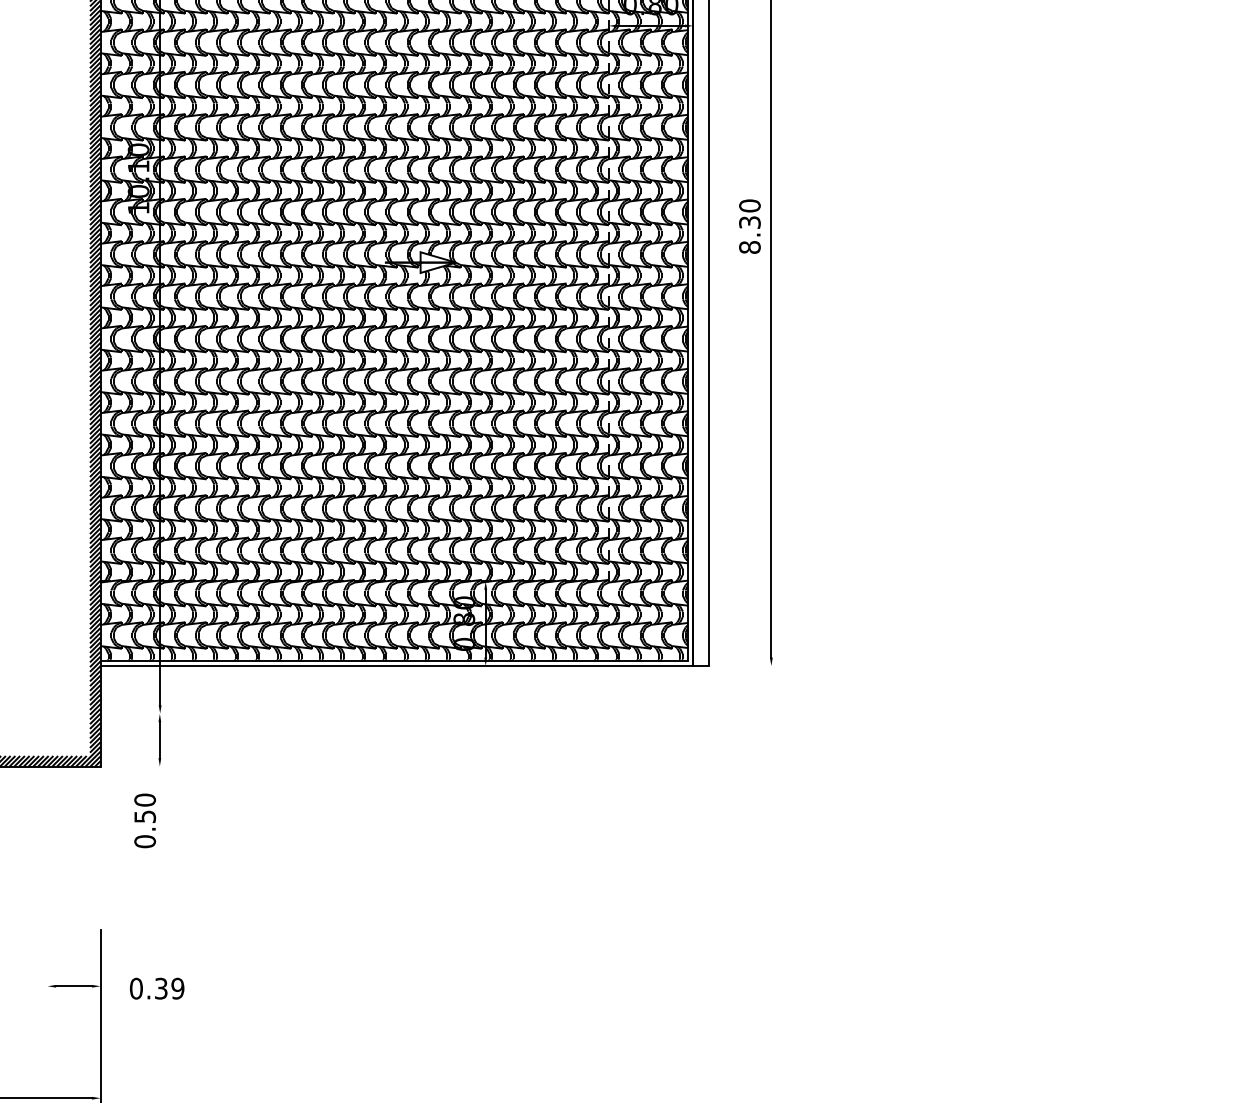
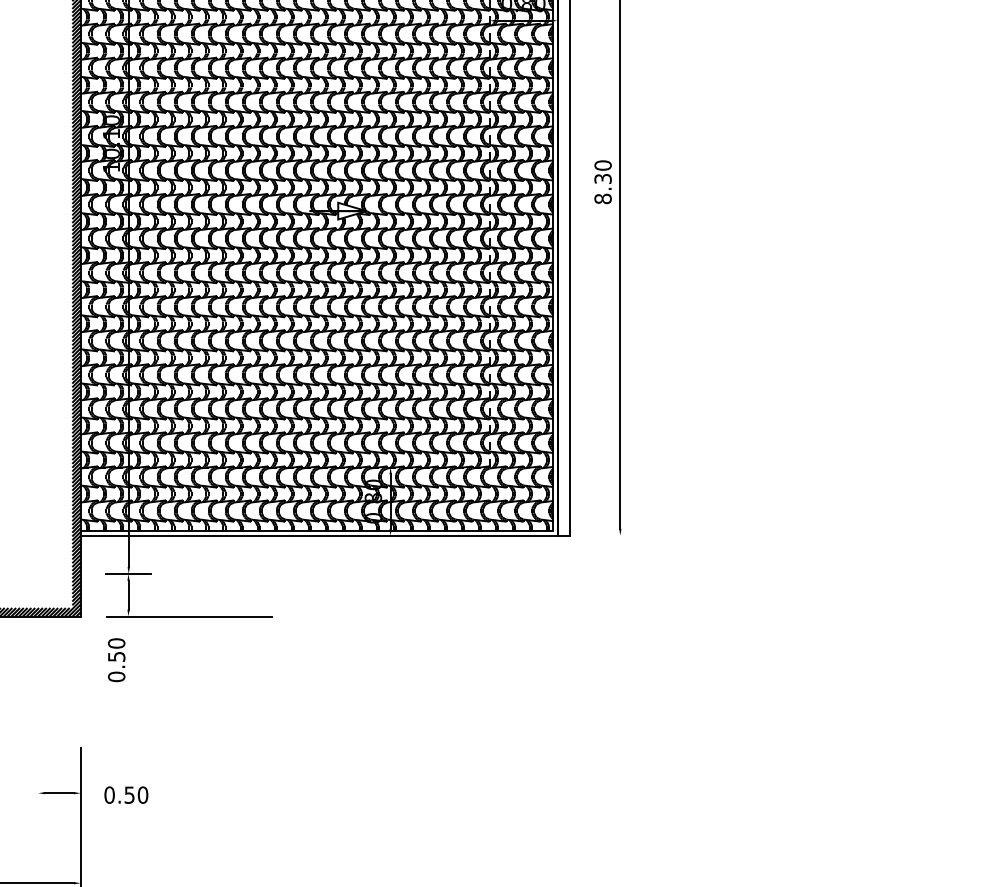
line: (159, 713) -> (128, 573), added
line: (235, 766) -> (189, 616), added
text: (169, 988) -> (136, 794), 0.39 -> 0.50

